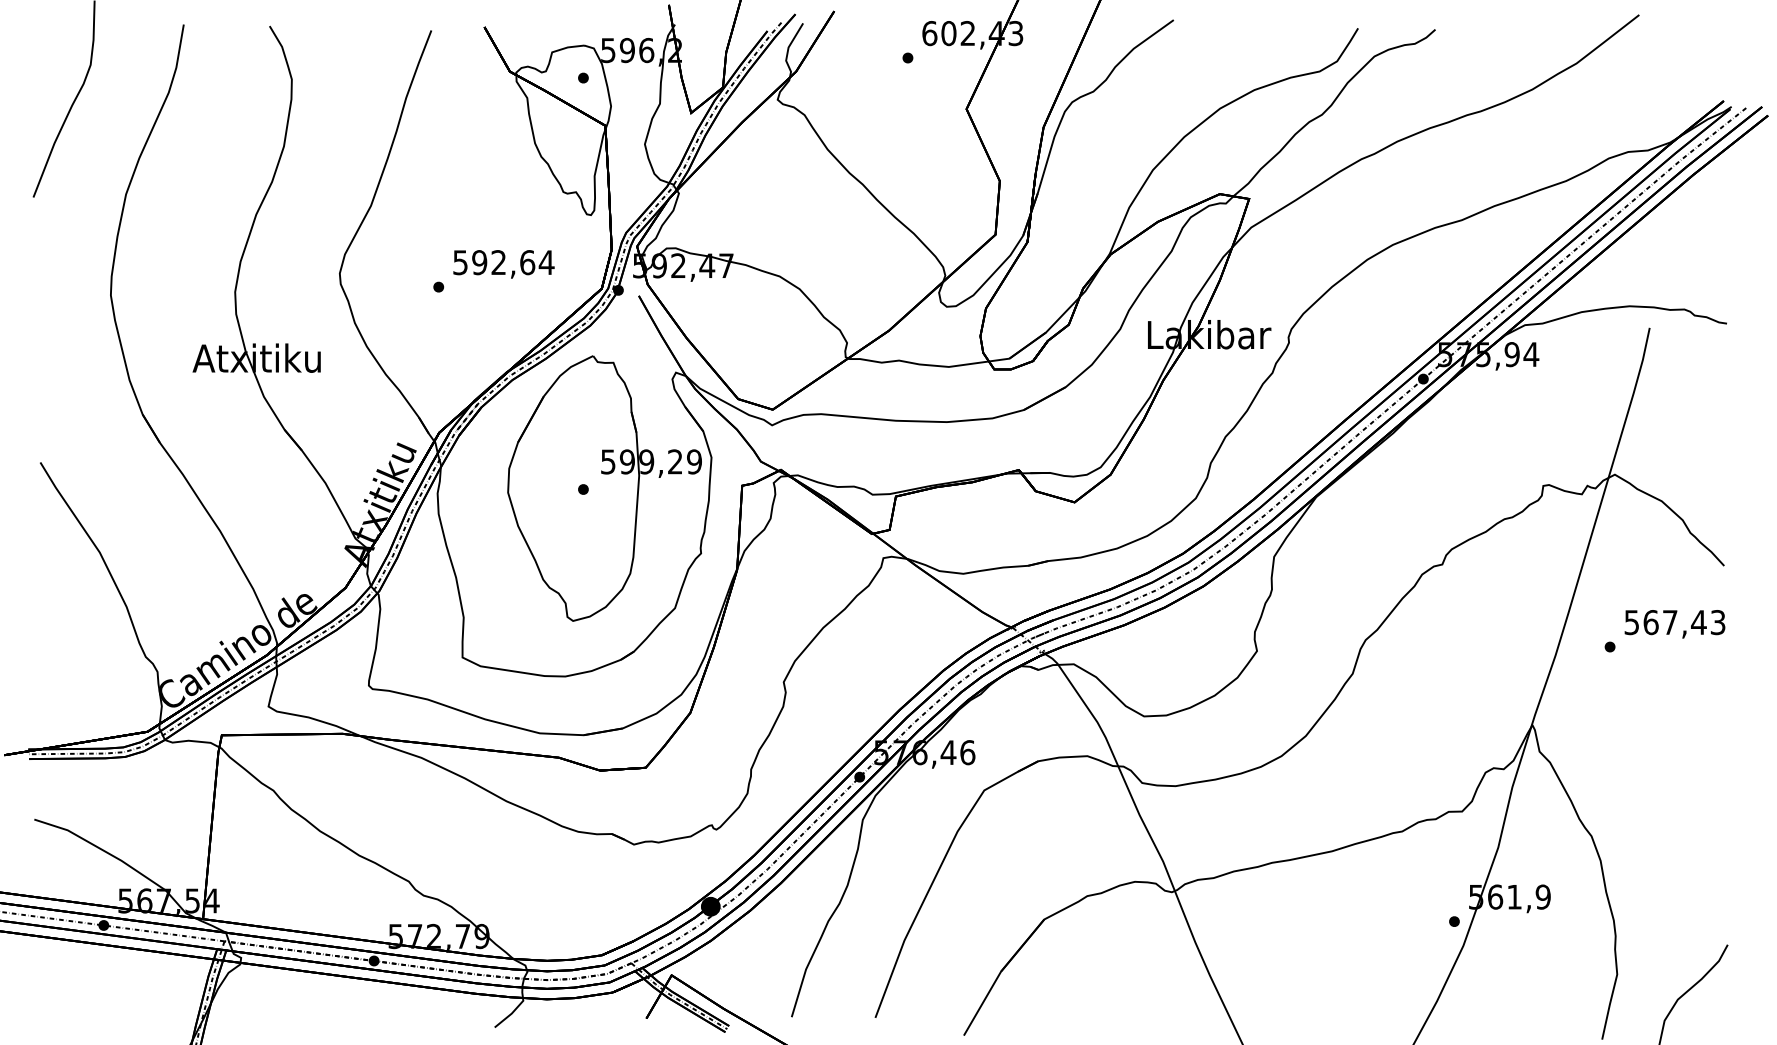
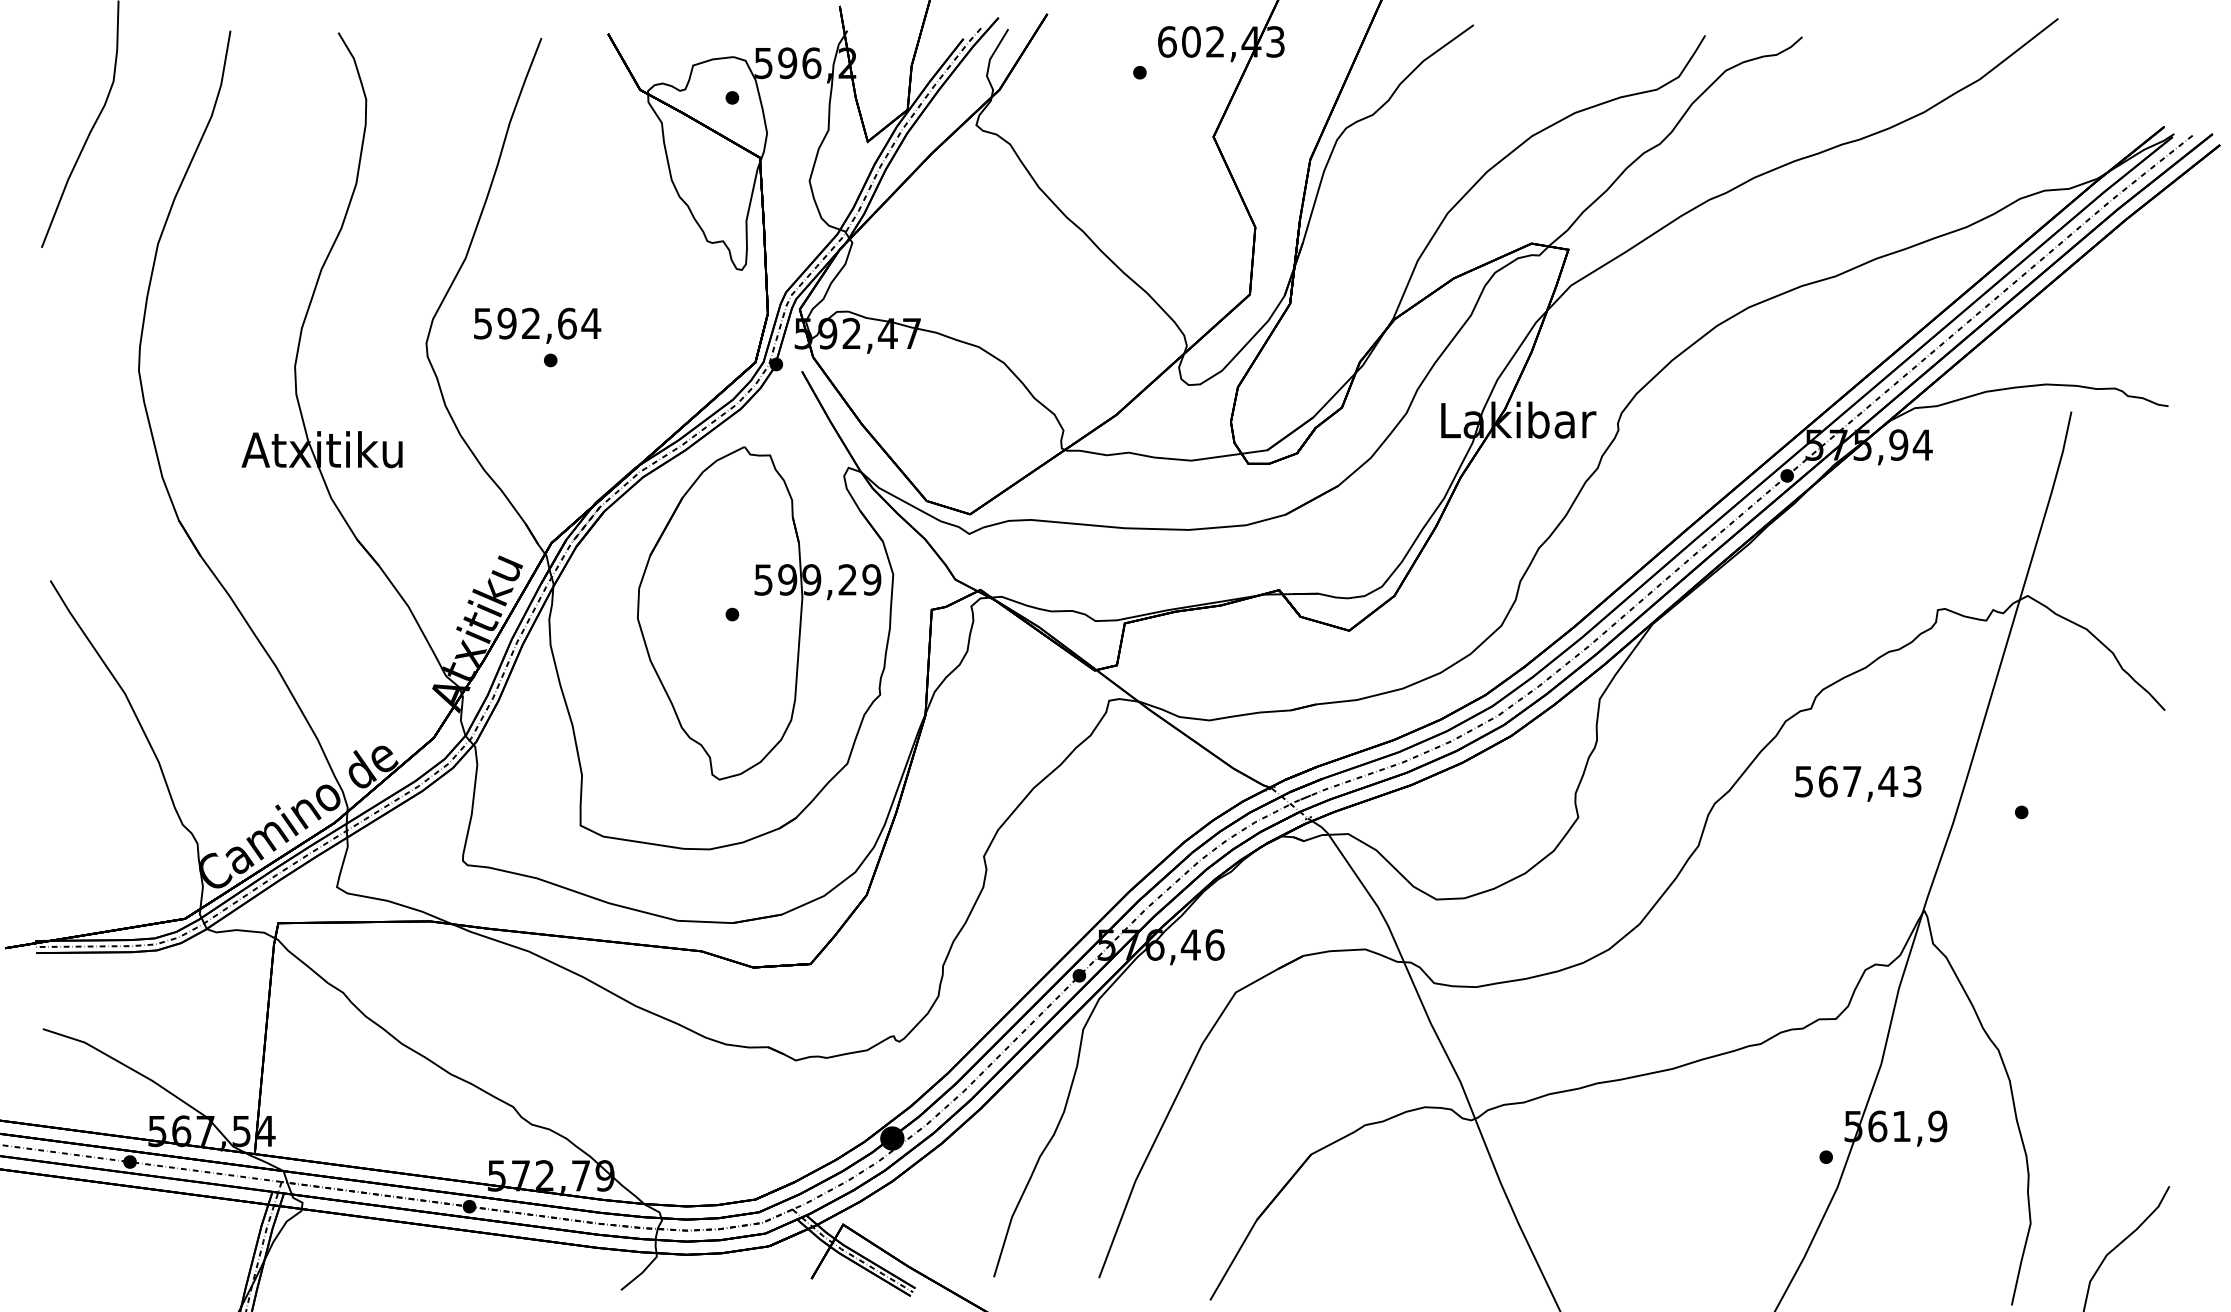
text: (503, 264) -> (537, 325), moved
text: (1675, 624) -> (1858, 783), moved

